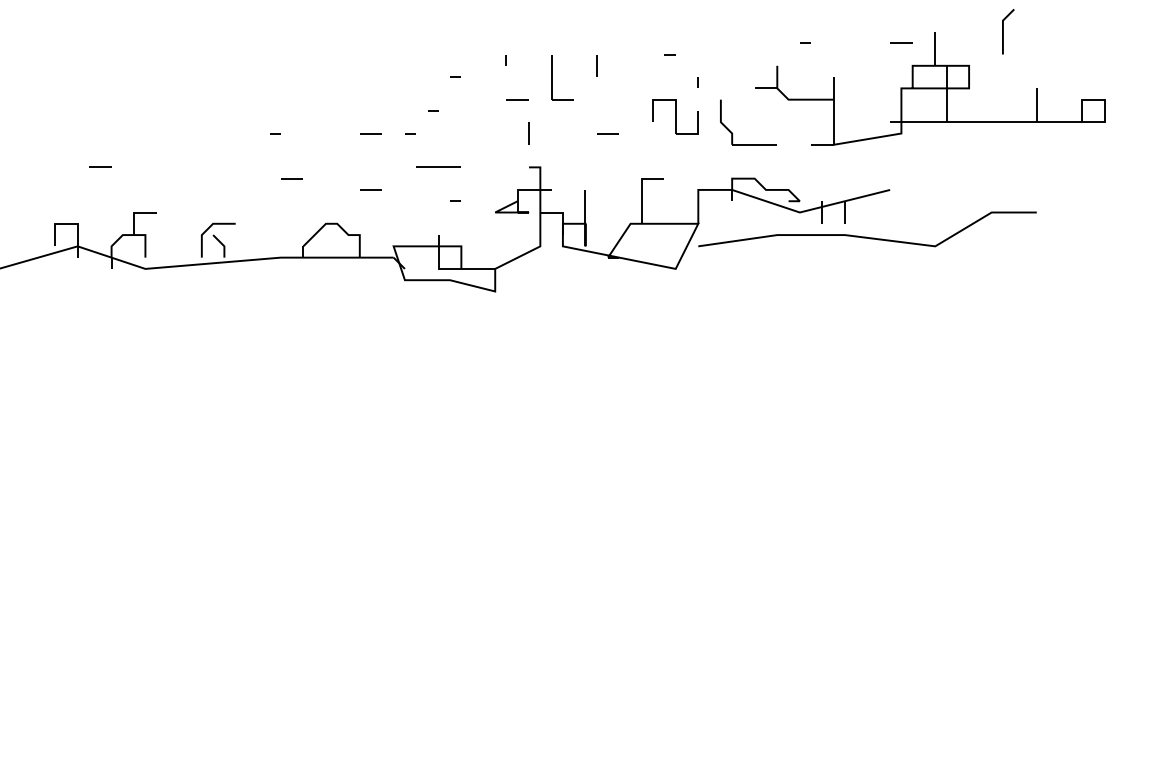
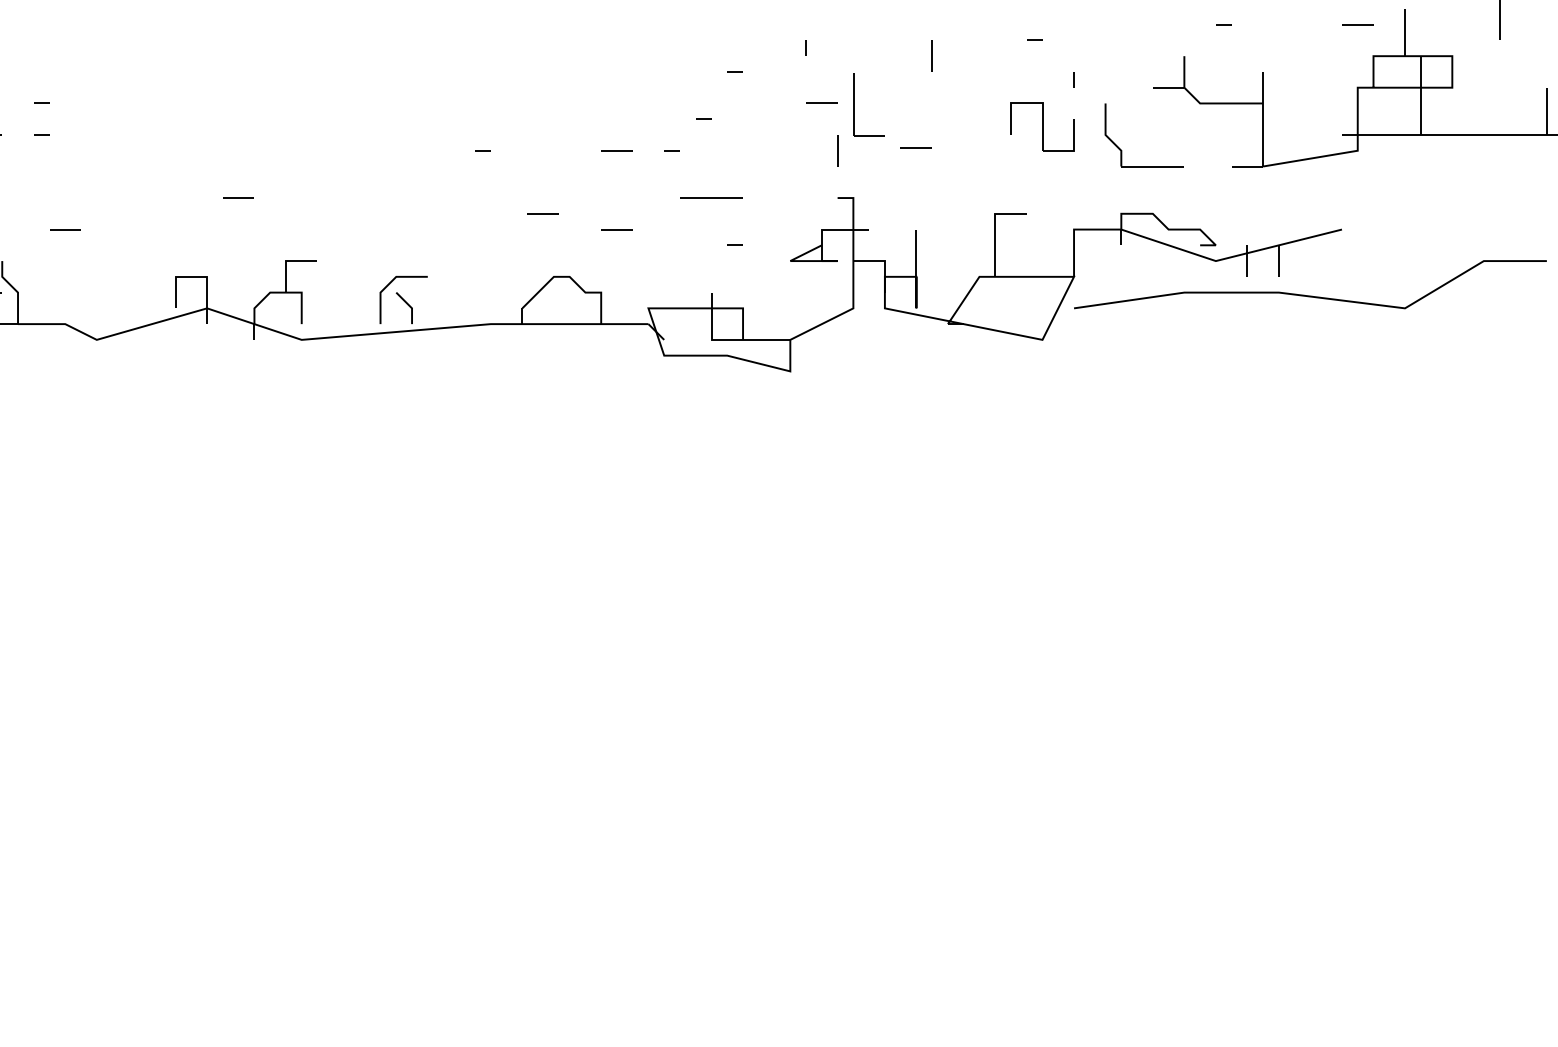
part: (552, 77) -> (854, 104), moved
line: (607, 133) -> (915, 147), moved
line: (291, 178) -> (542, 213), moved

